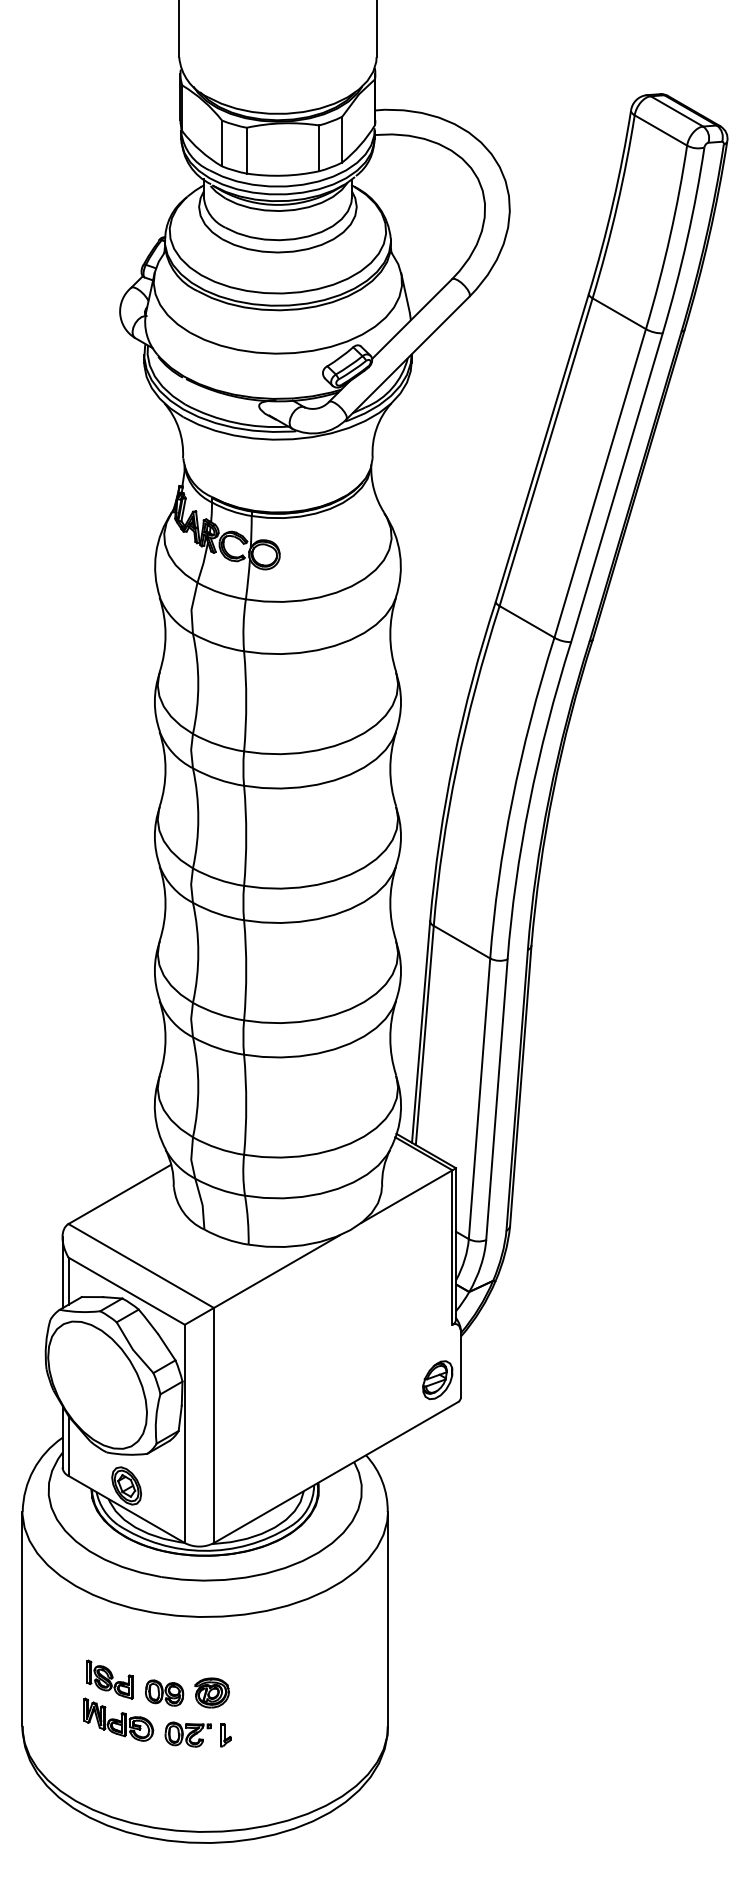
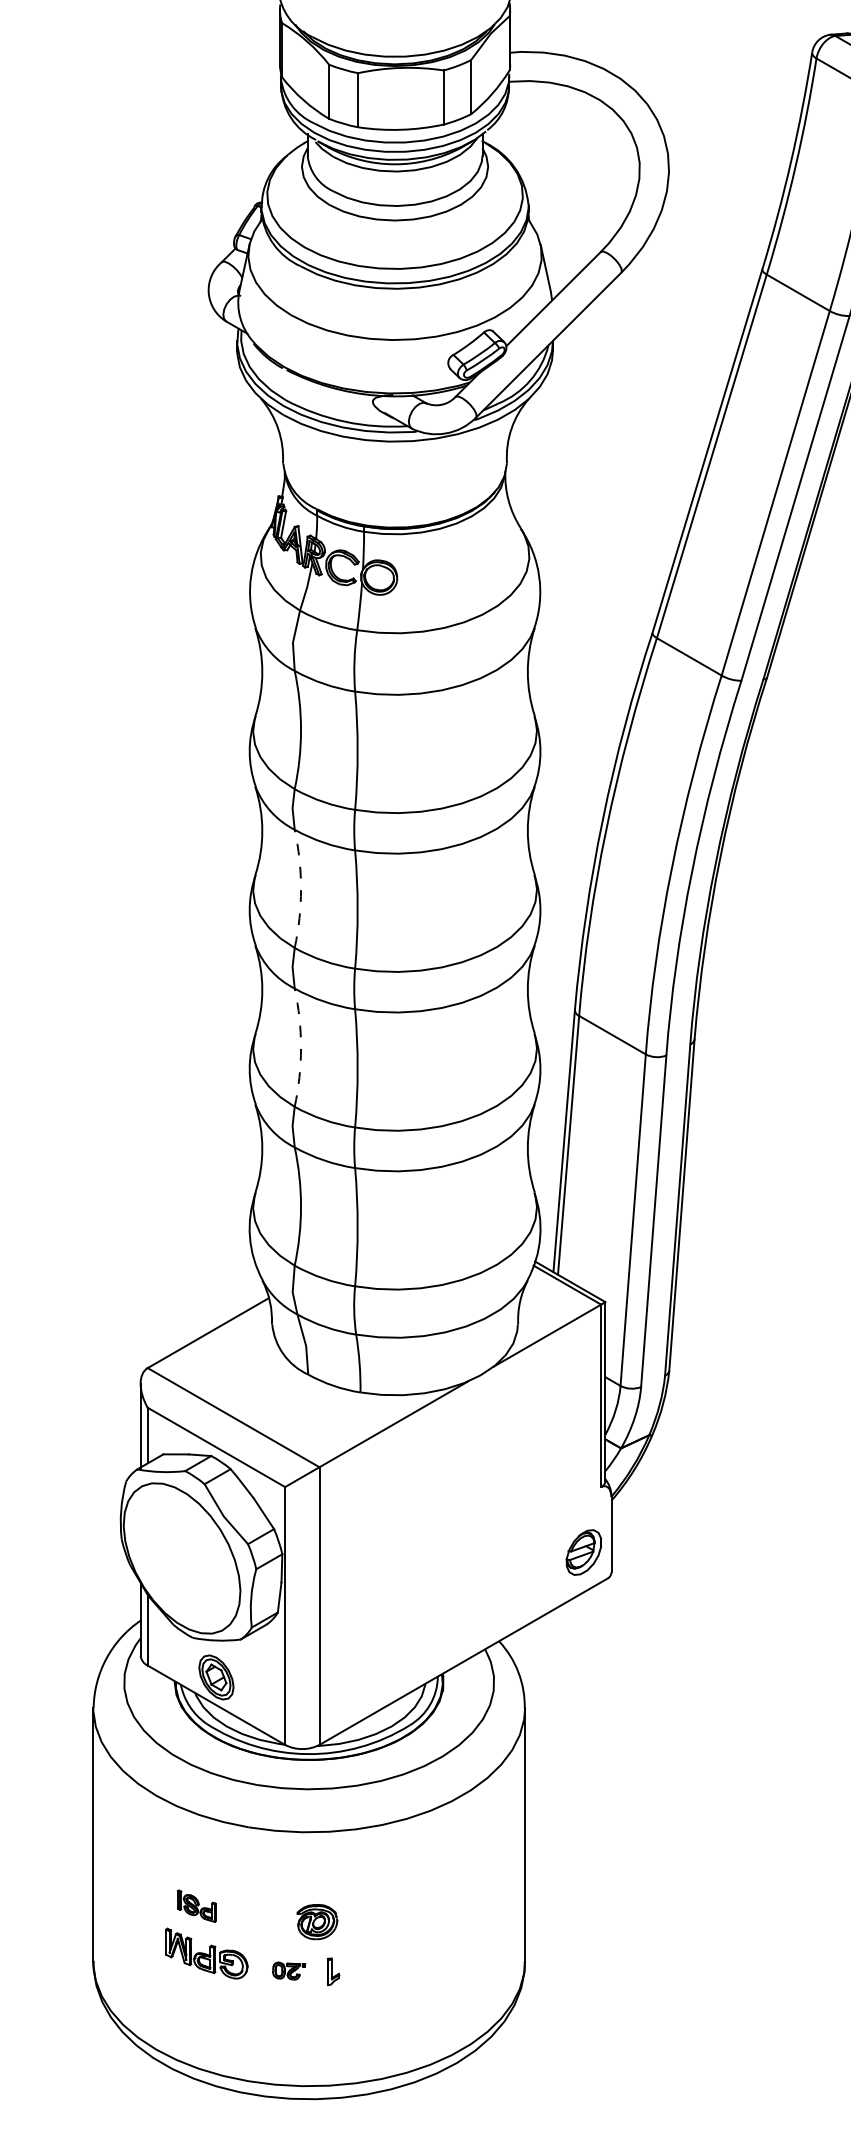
arc: (198, 818) -> (301, 889), solid -> dashed
arc: (198, 952) -> (301, 1047), solid -> dashed
part: (109, 1679) -> (196, 1906), size x0.7
part: (164, 1692) -> (261, 1921), removed
part: (187, 1734) -> (288, 1971), size x0.6

